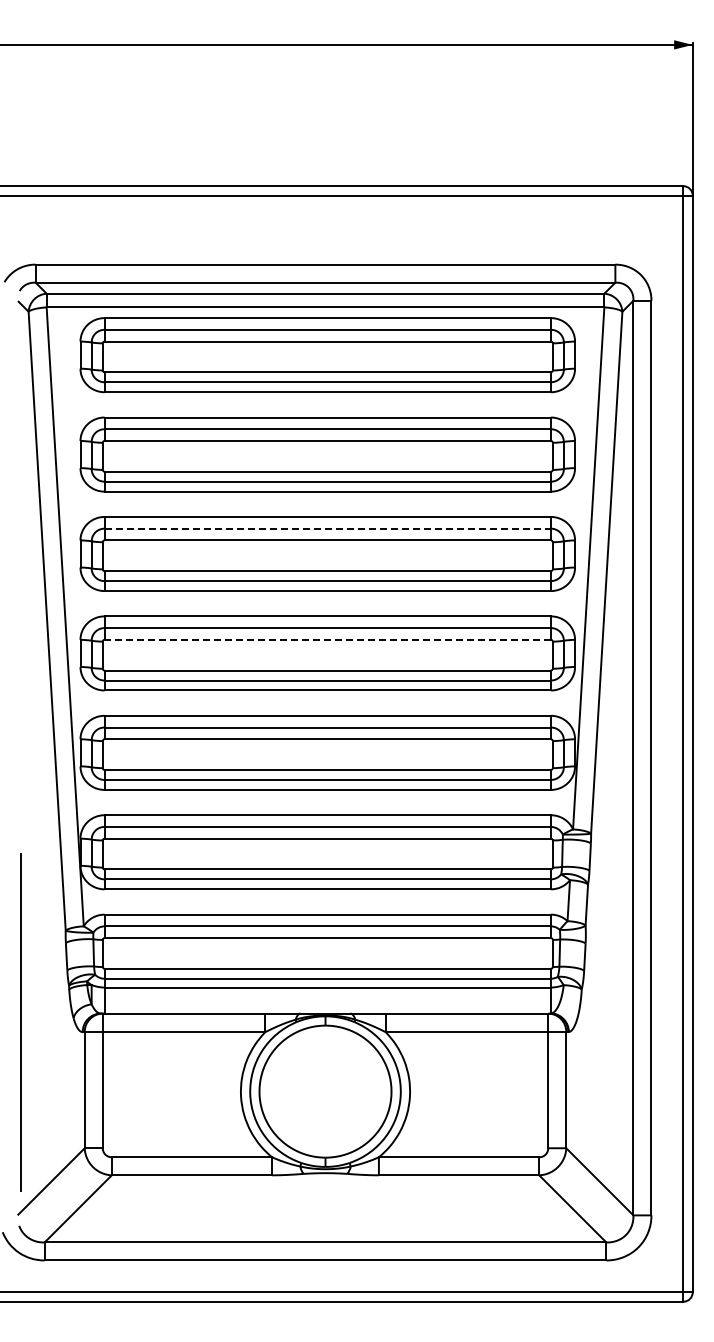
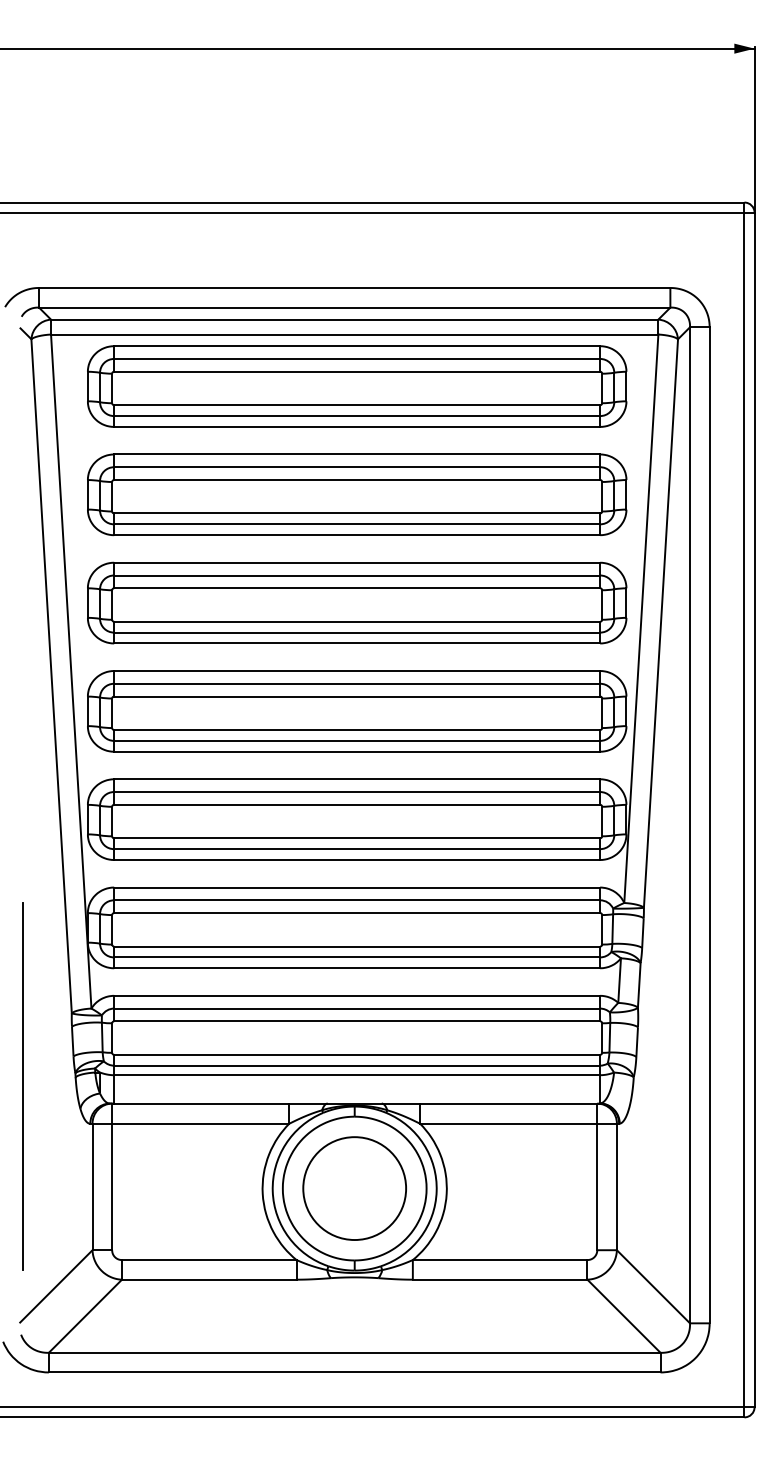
line: (328, 528) -> (357, 575), dashed -> solid
line: (327, 639) -> (356, 696), dashed -> solid
line: (20, 1022) -> (22, 1087), moved
circle: (325, 1091) -> (354, 1188), added

